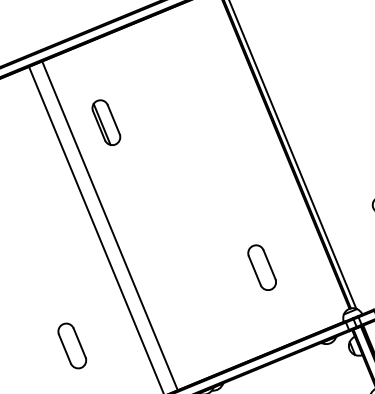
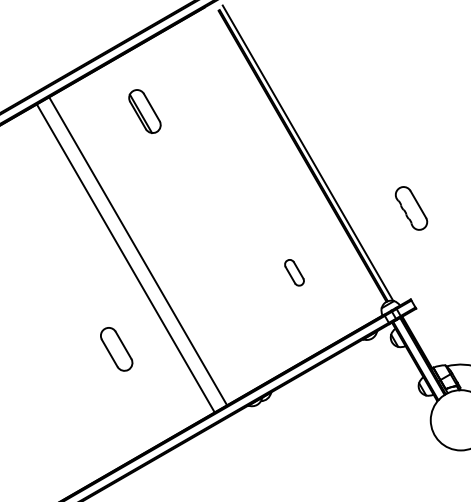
part: (105, 122) -> (144, 111), moved
part: (262, 267) -> (294, 272), size x0.6
part: (72, 346) -> (116, 349), moved

